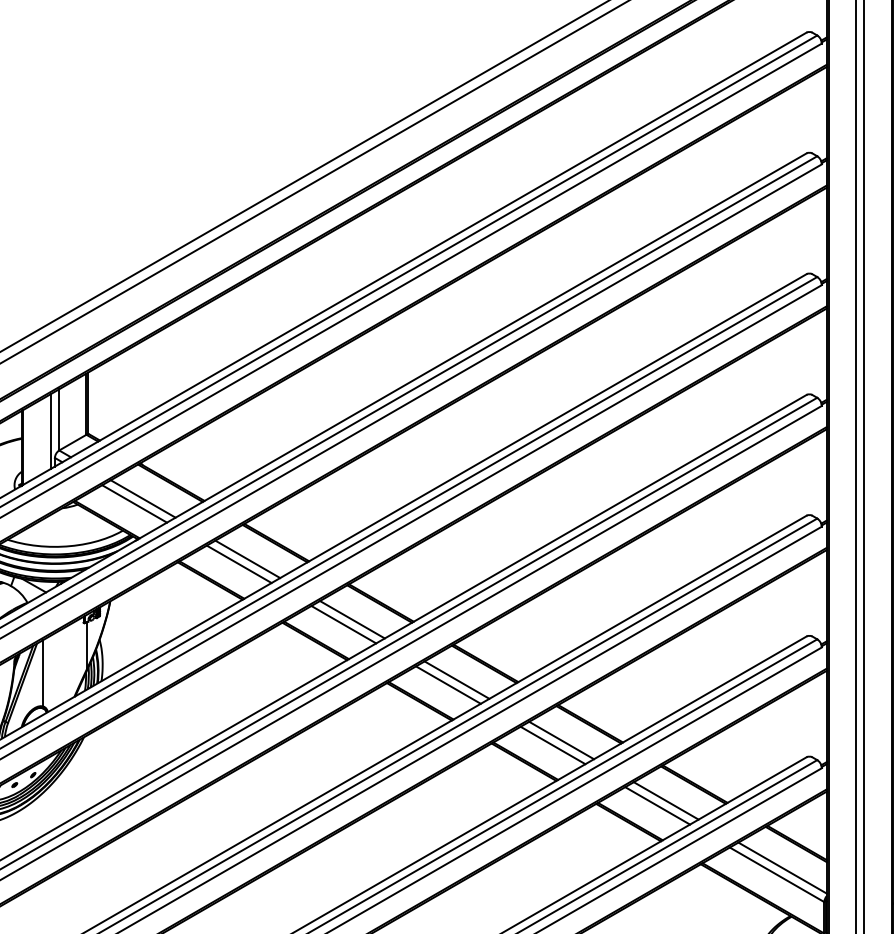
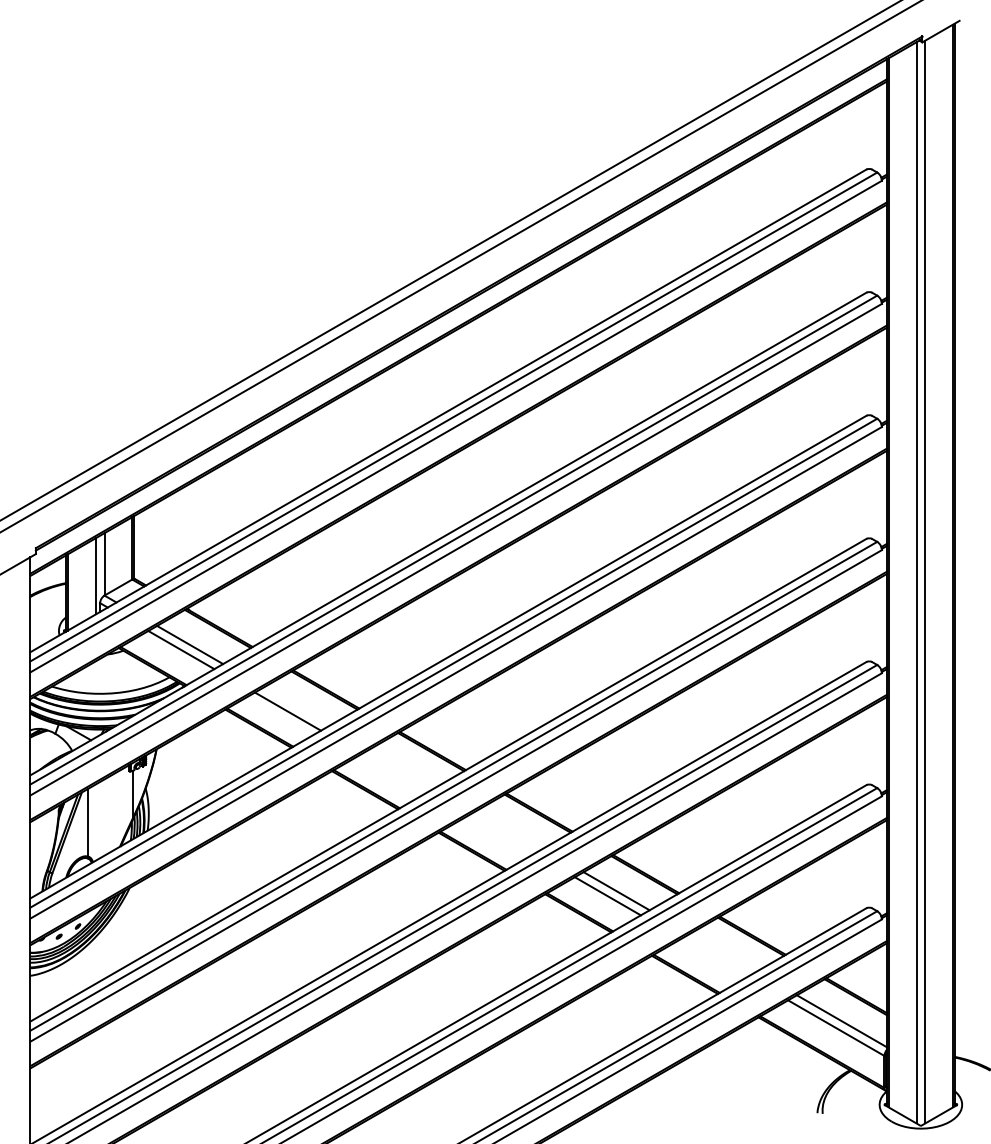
line: (247, 559) -> (296, 706), removed
line: (352, 620) -> (403, 768), removed
line: (343, 625) -> (394, 773), removed
line: (457, 679) -> (510, 829), removed
line: (448, 684) -> (501, 834), removed
line: (666, 800) -> (723, 952), removed
line: (657, 805) -> (714, 957), removed

